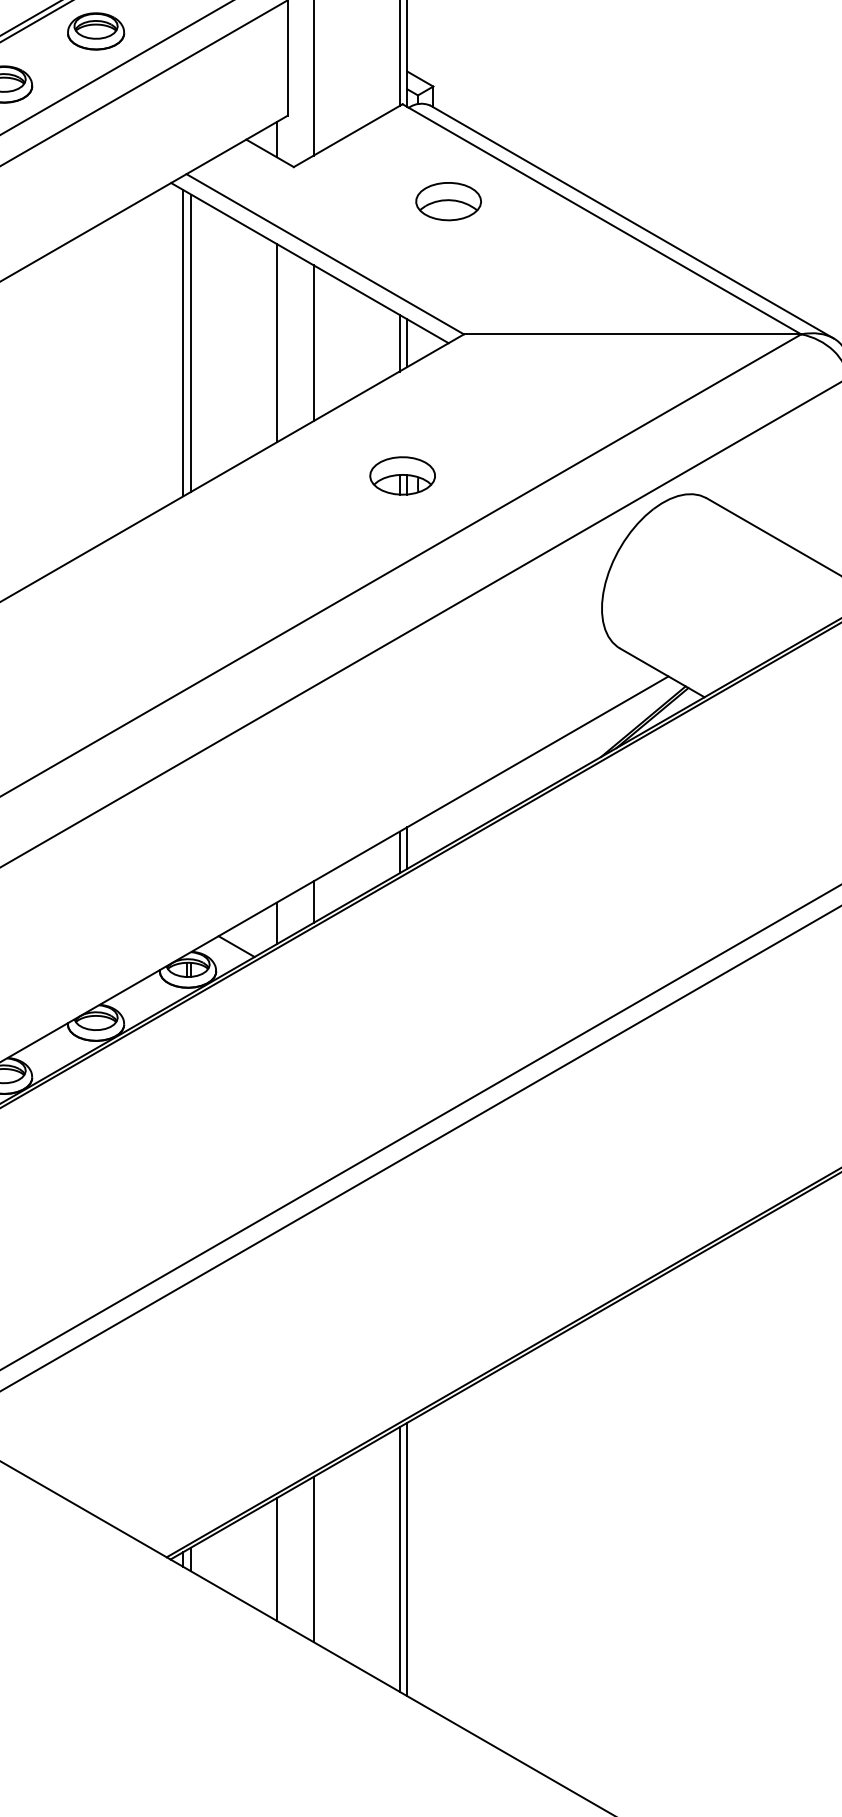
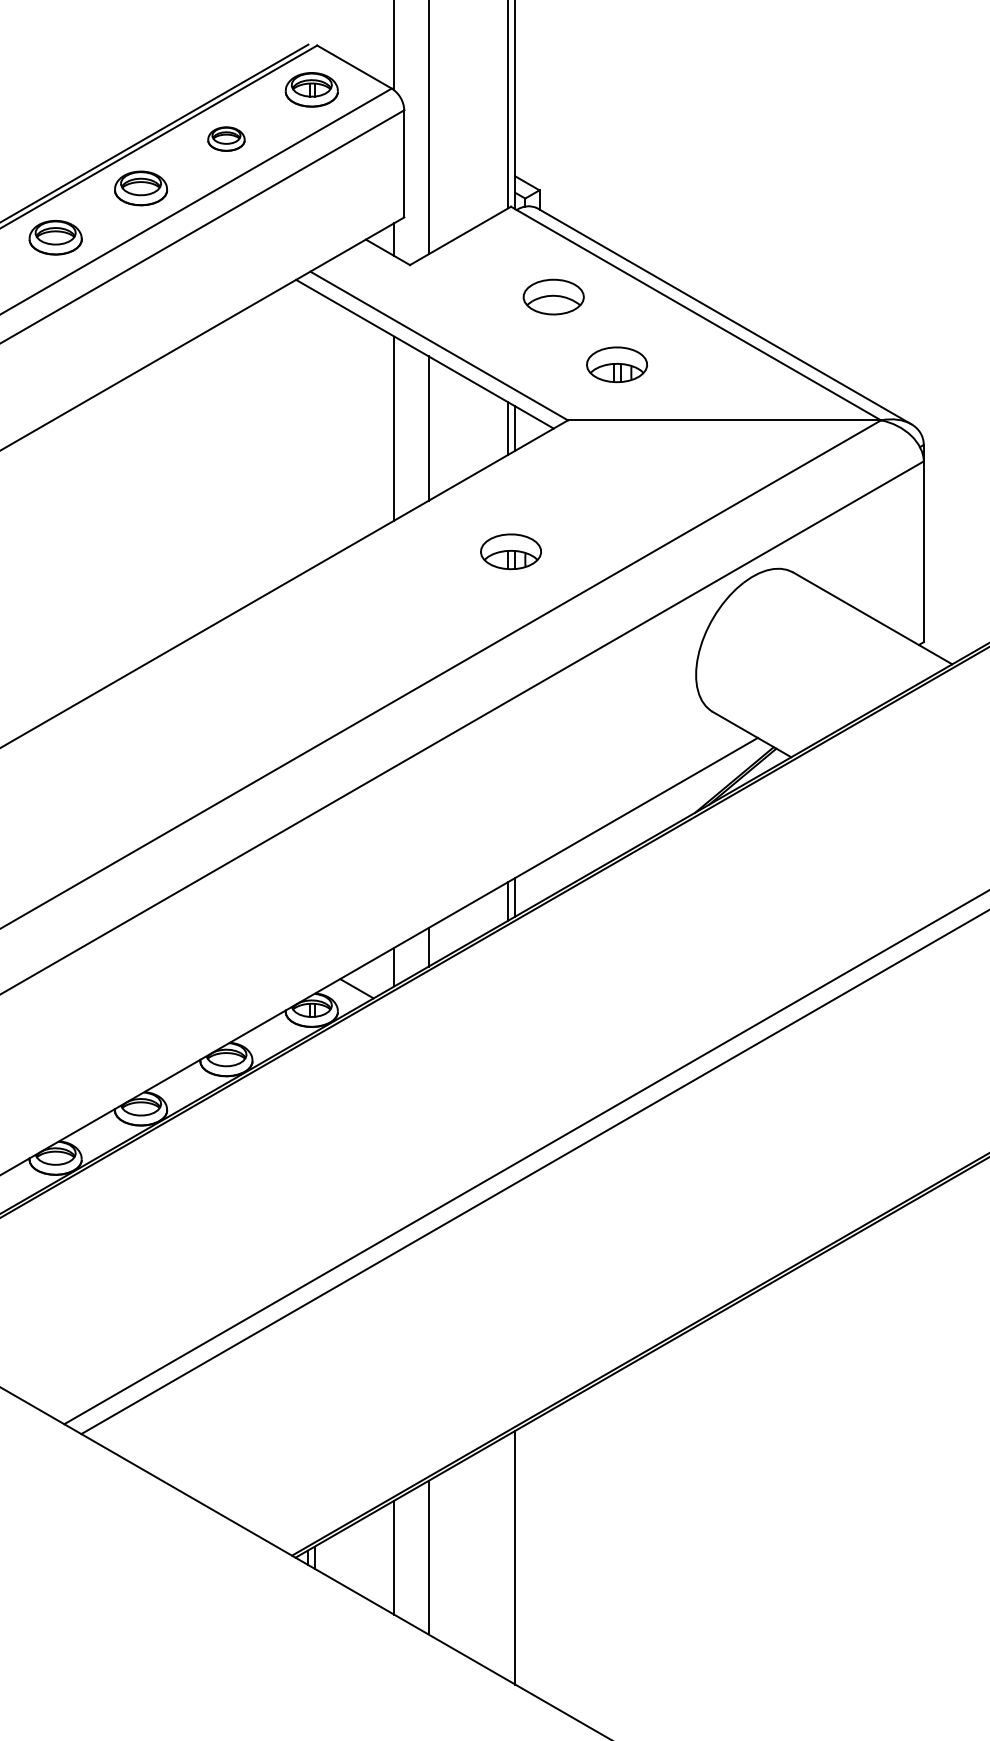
part: (96, 30) -> (226, 138), size x0.7
part: (516, 274) -> (616, 364), added
line: (183, 343) -> (307, 428), removed
line: (190, 343) -> (314, 428), removed
line: (399, 1559) -> (508, 1557), removed

